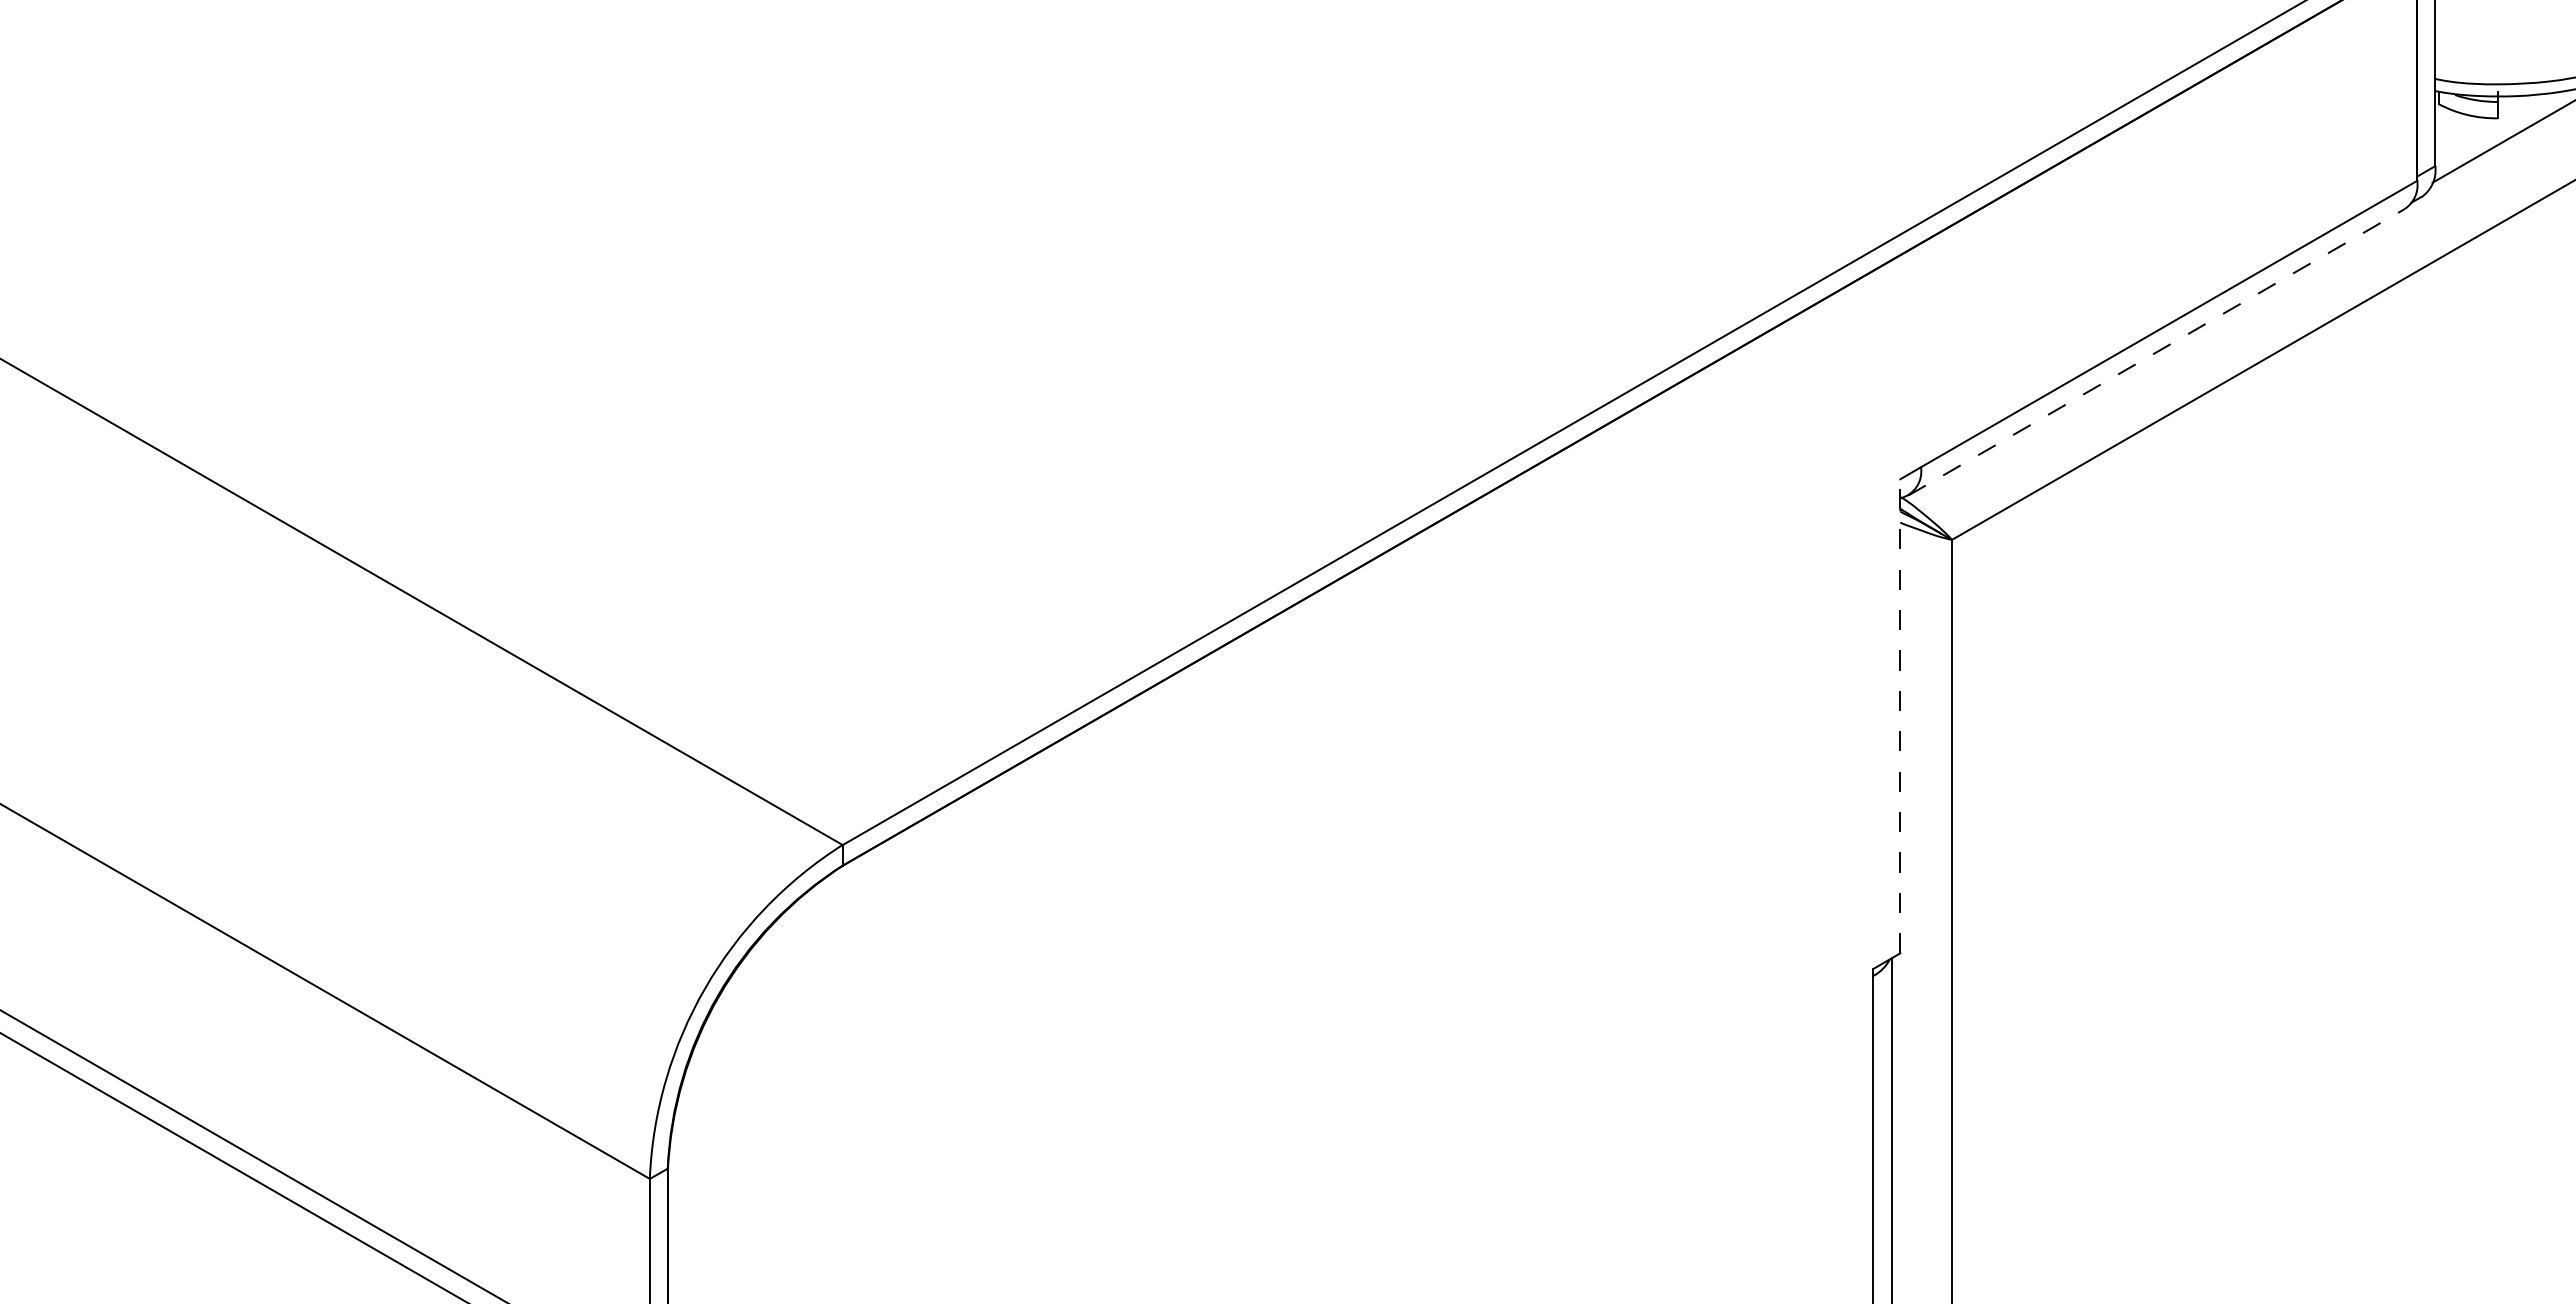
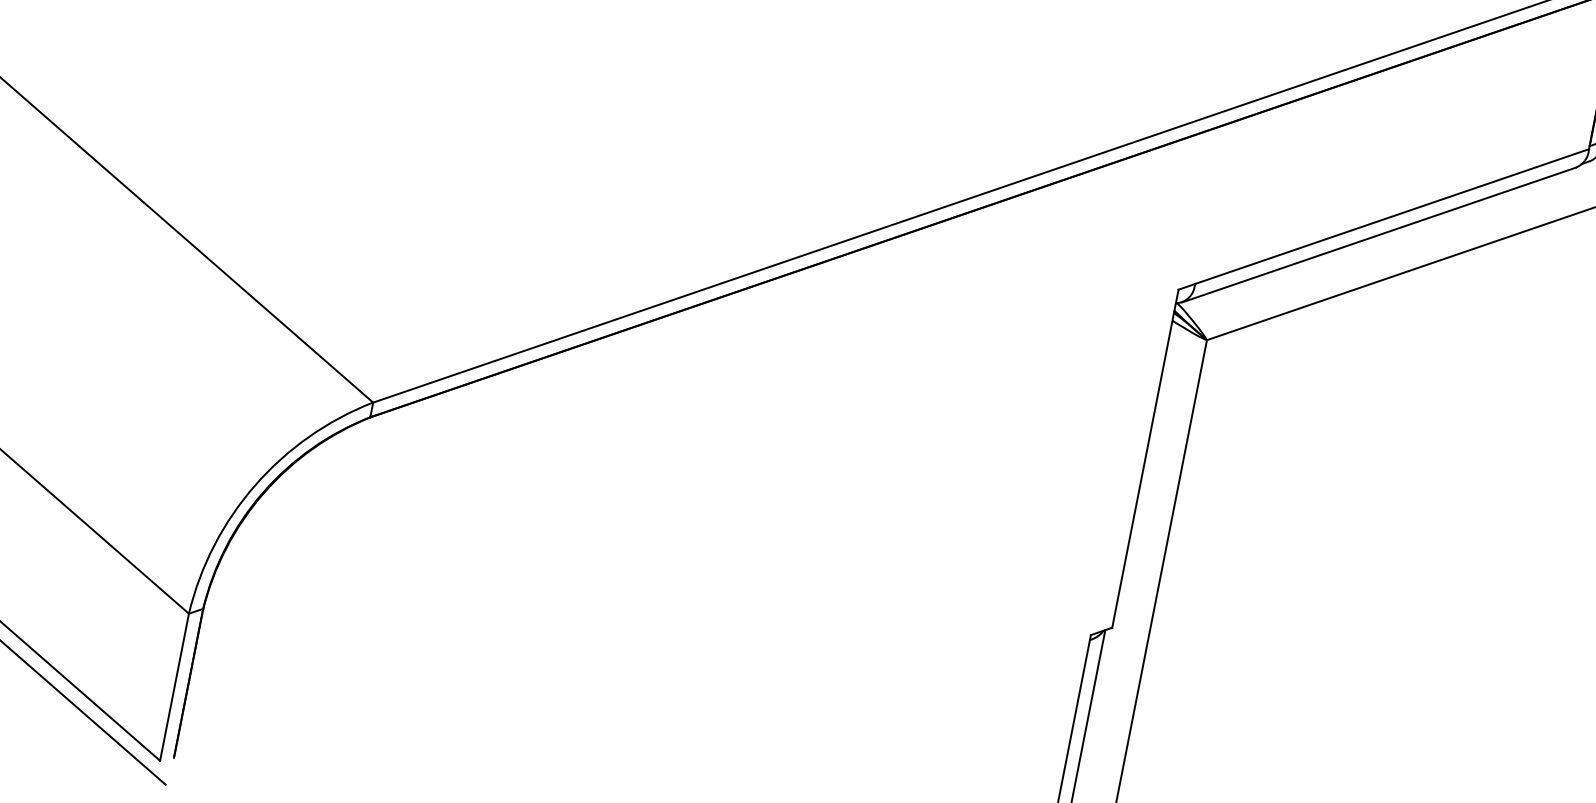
line: (2156, 352) -> (1378, 235), dashed -> solid
line: (1900, 715) -> (1145, 458), dashed -> solid

